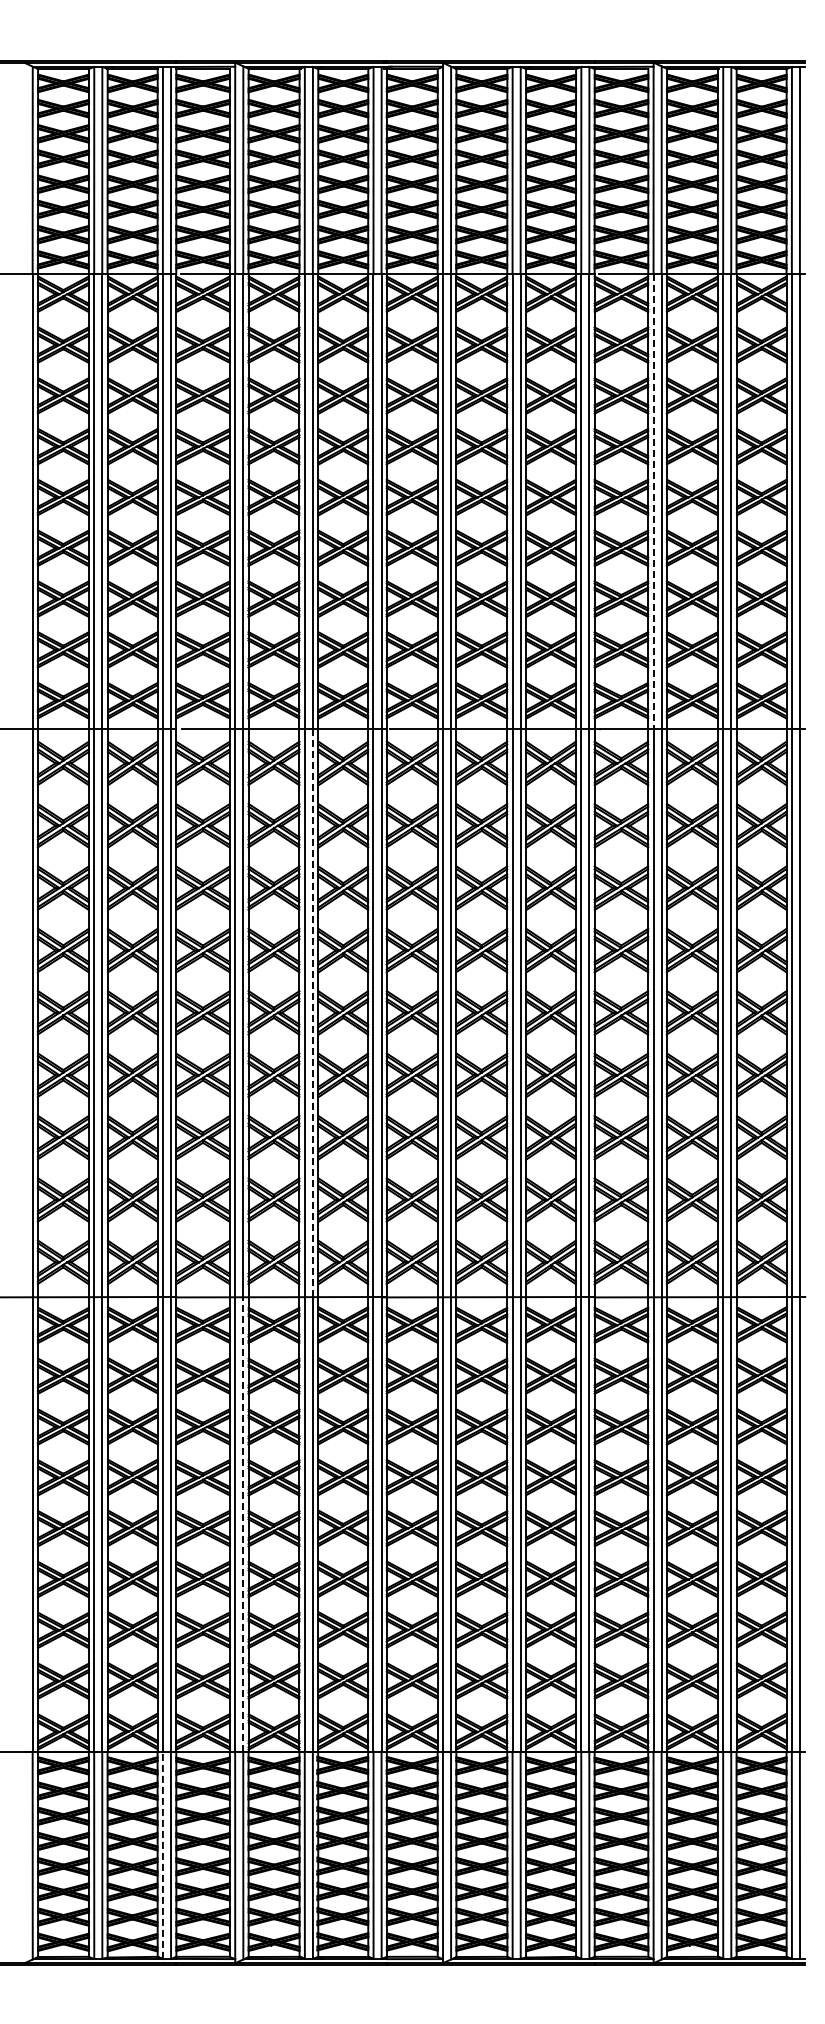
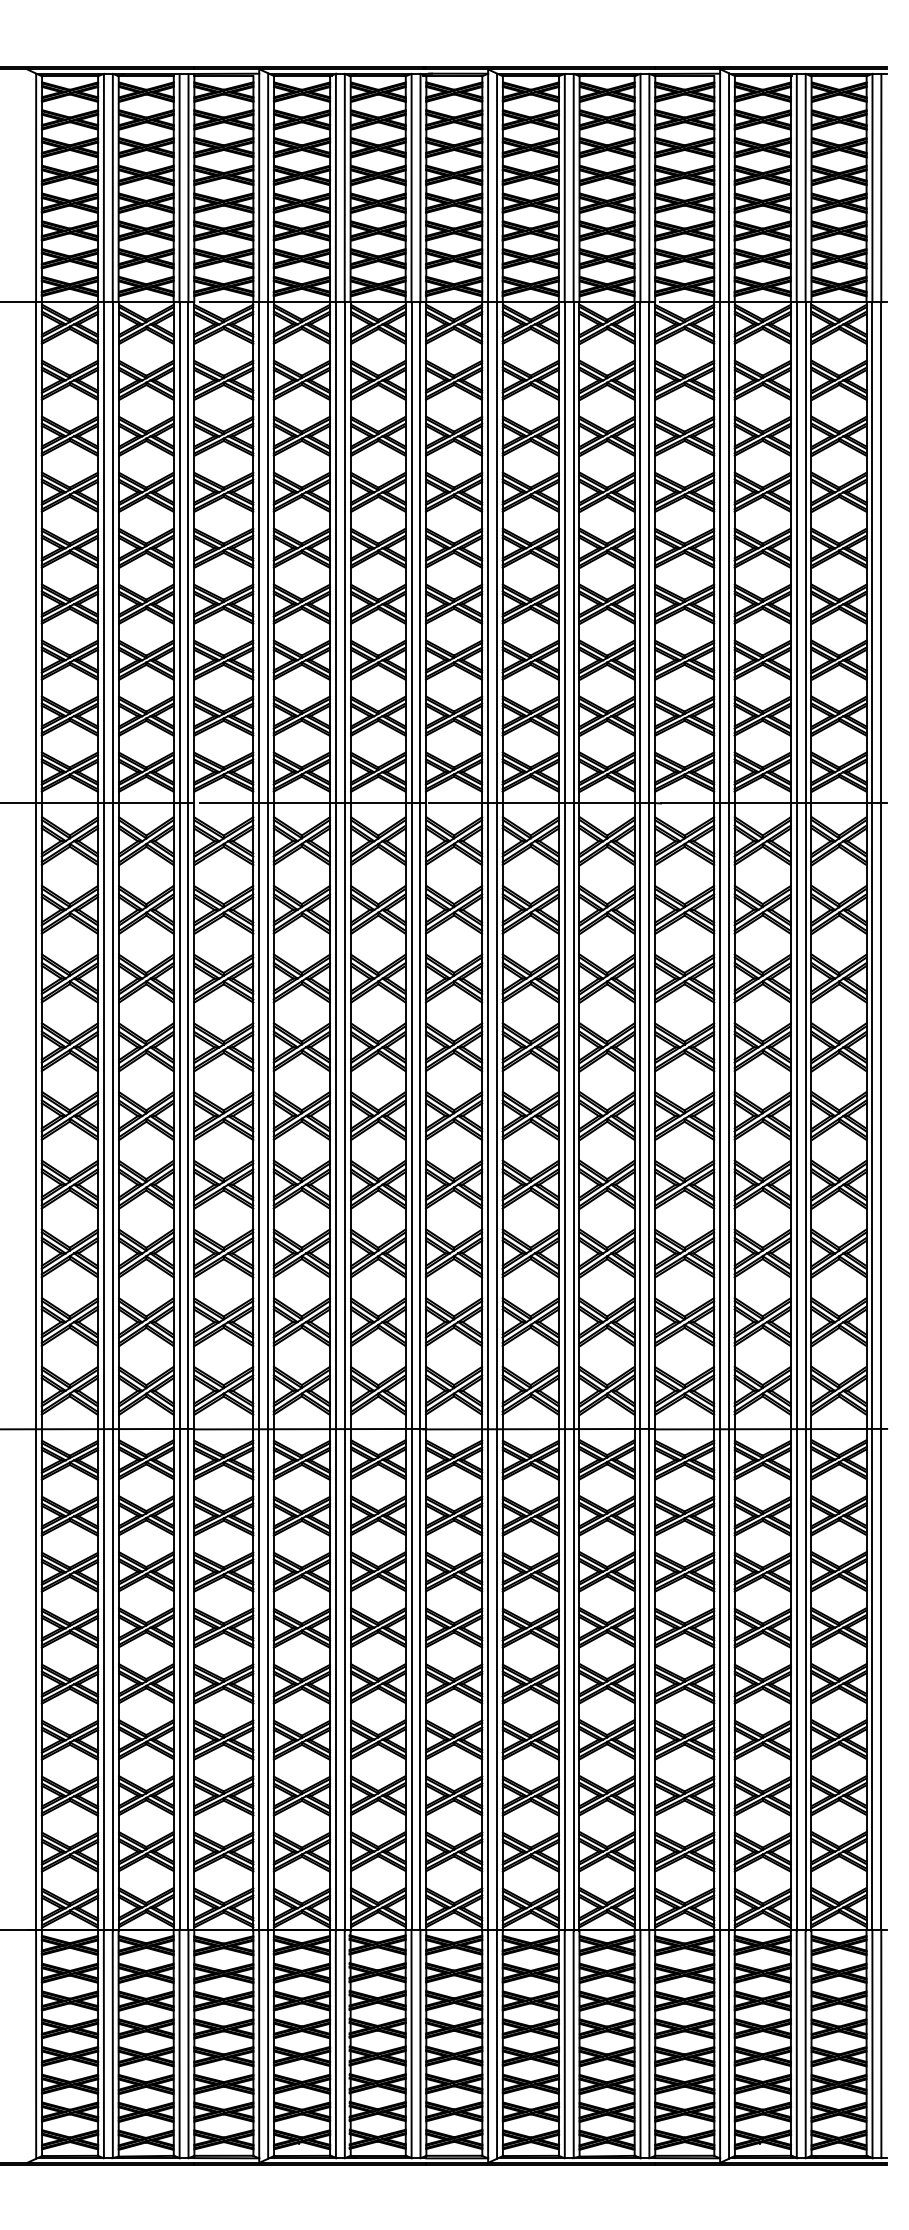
line: (653, 501) -> (719, 552), dashed -> solid
line: (312, 1012) -> (344, 1115), dashed -> solid
line: (243, 1524) -> (268, 1679), dashed -> solid
line: (162, 1855) -> (179, 2044), dashed -> solid

